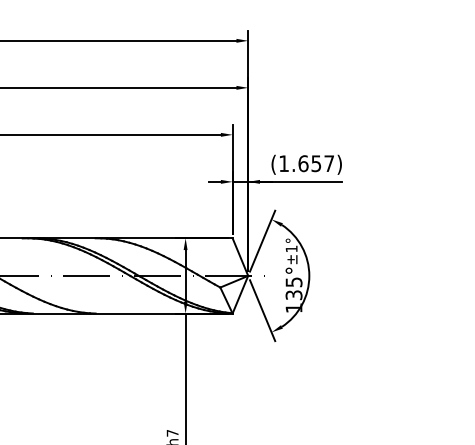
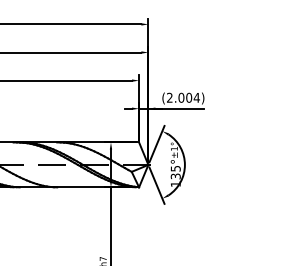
text: (306, 163) -> (183, 97), (1.657) -> (2.004)

